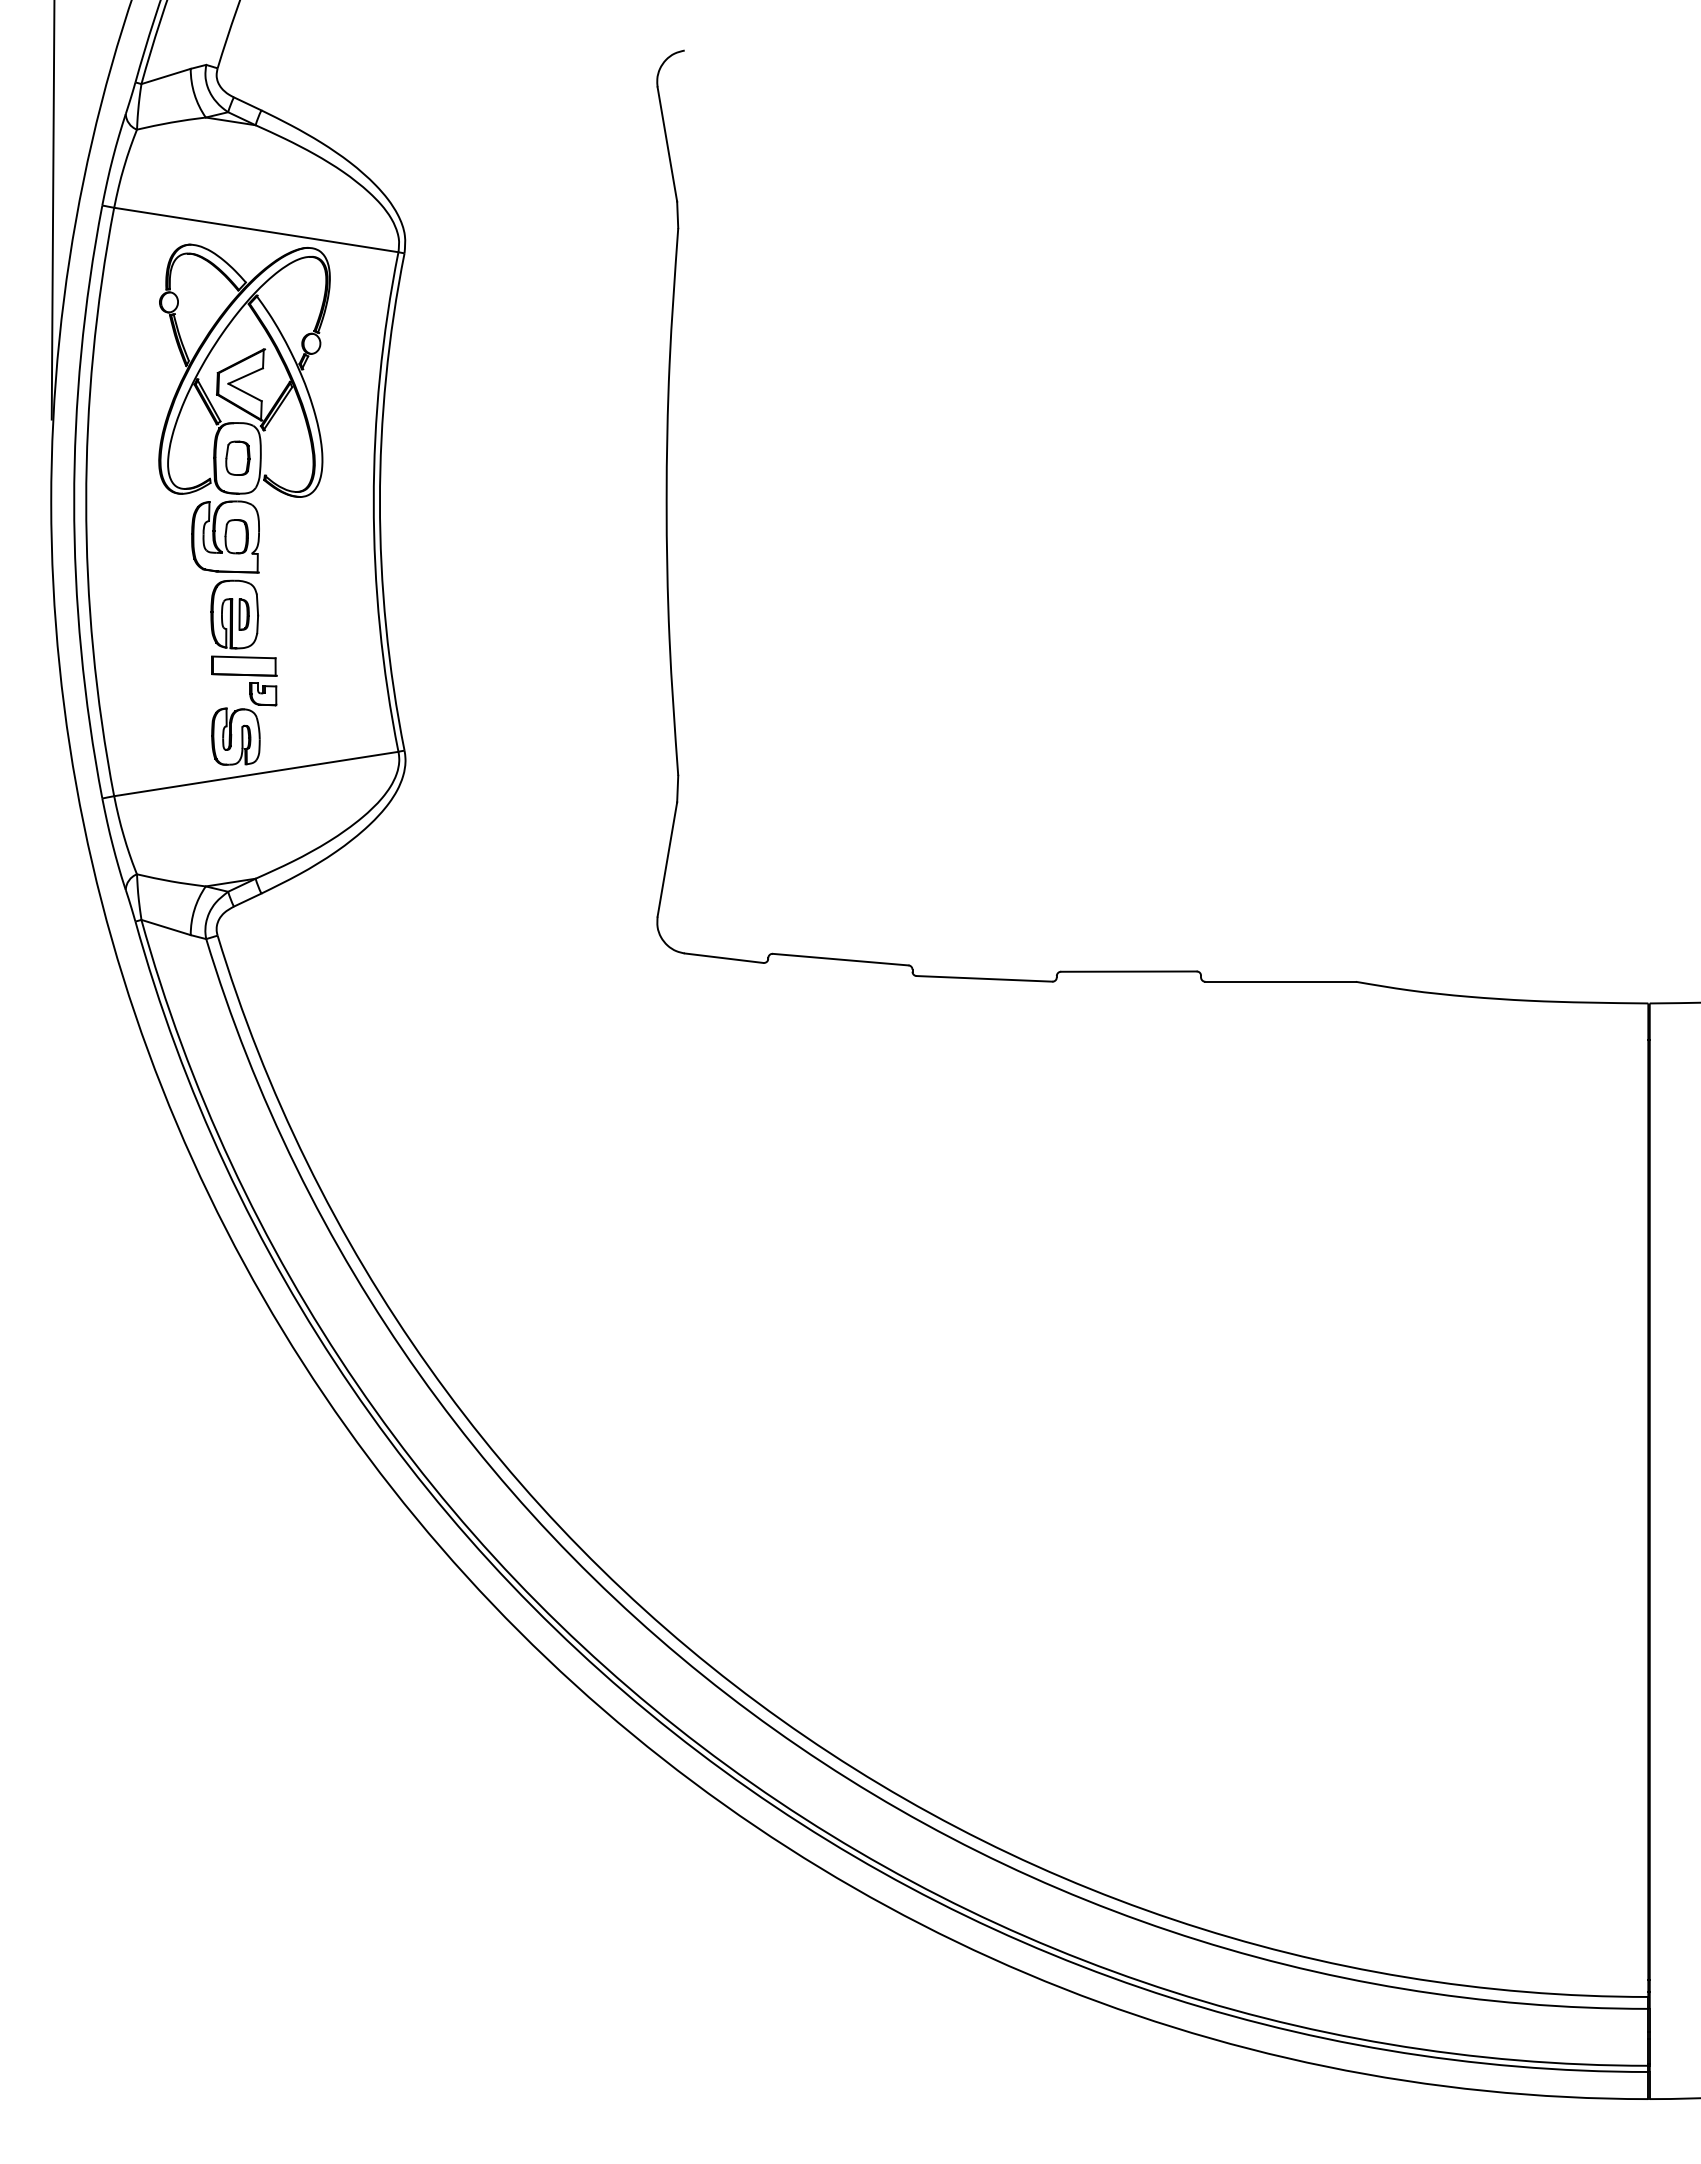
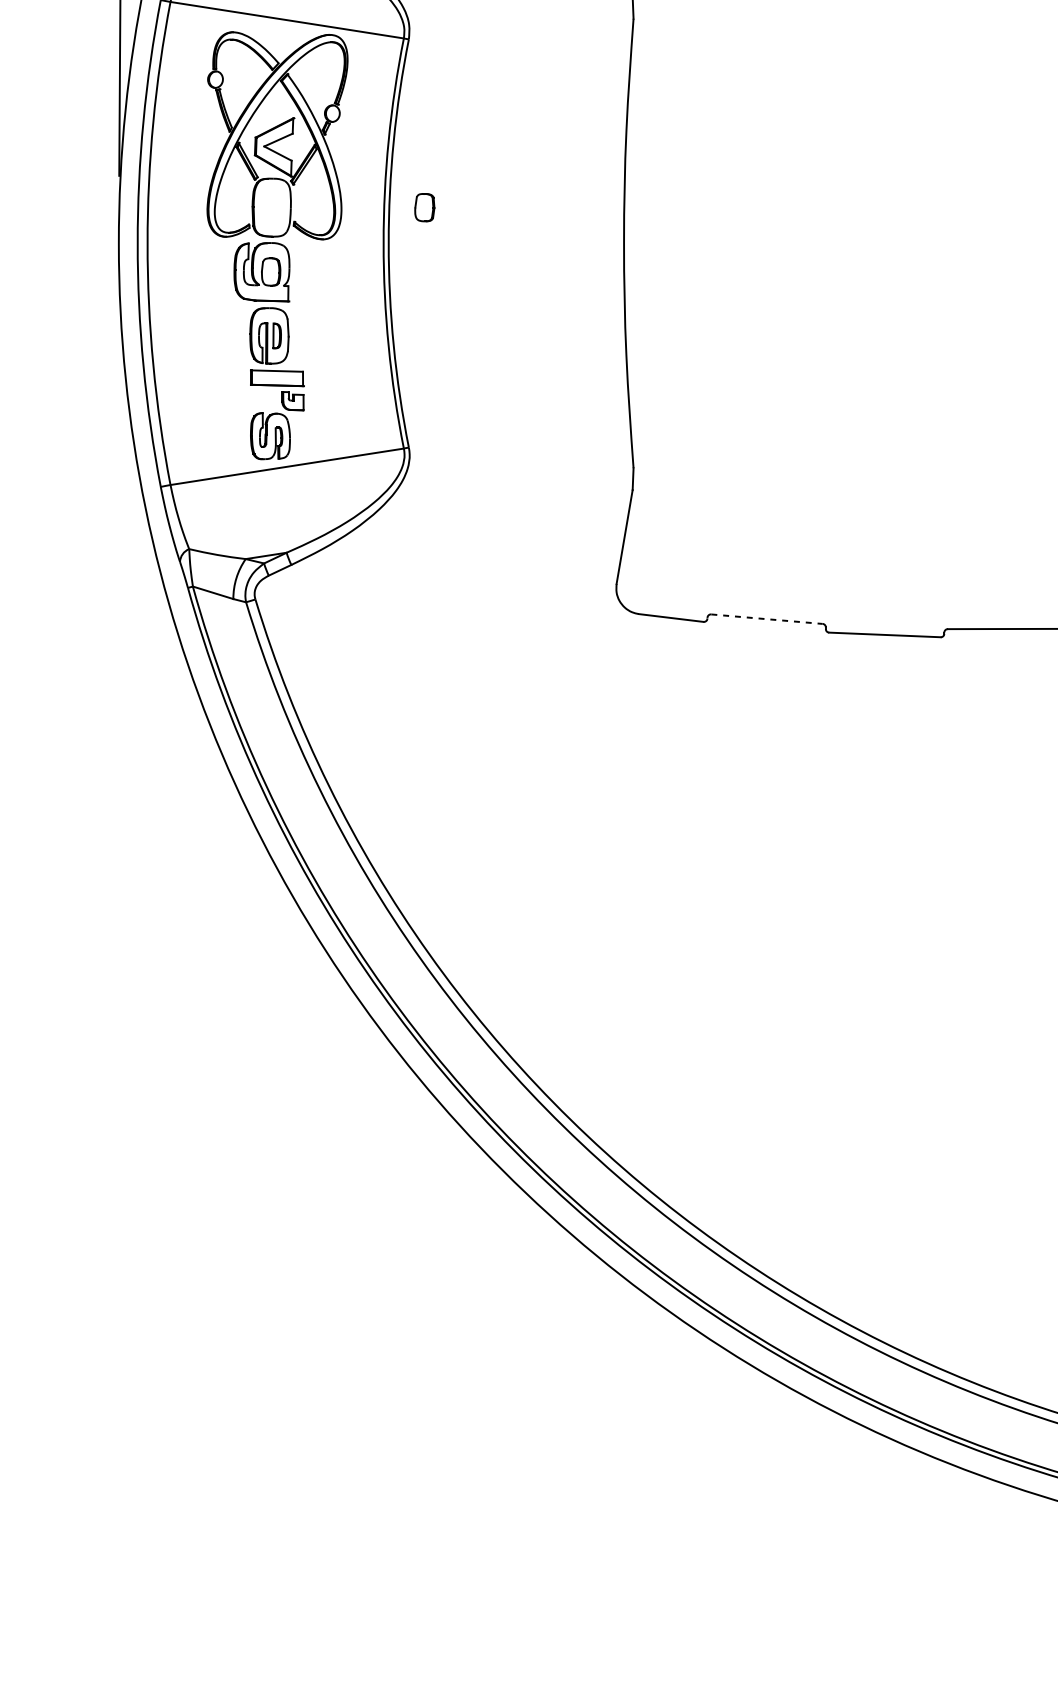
part: (237, 457) -> (424, 206), moved
line: (840, 959) -> (766, 619), solid -> dashed

